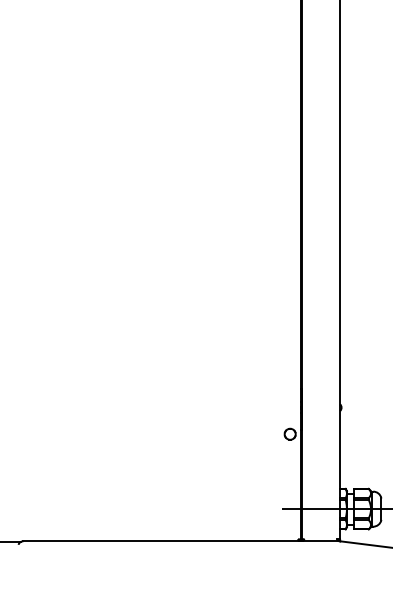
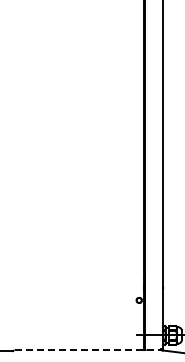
line: (181, 541) -> (88, 350), solid -> dashed

